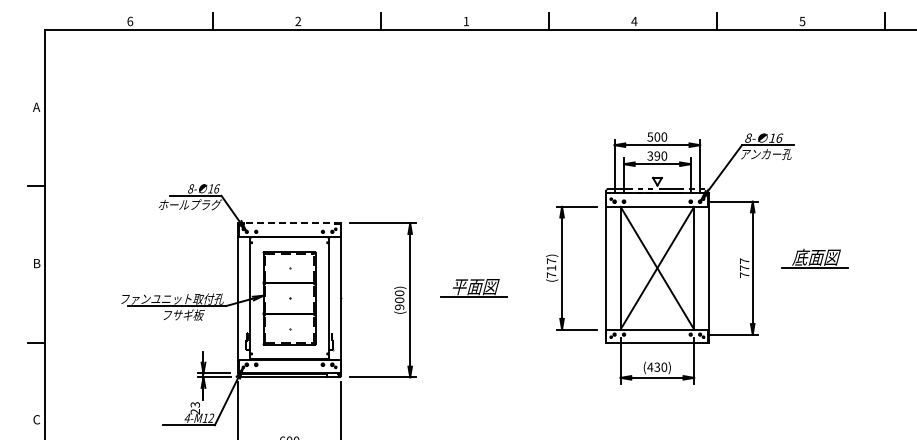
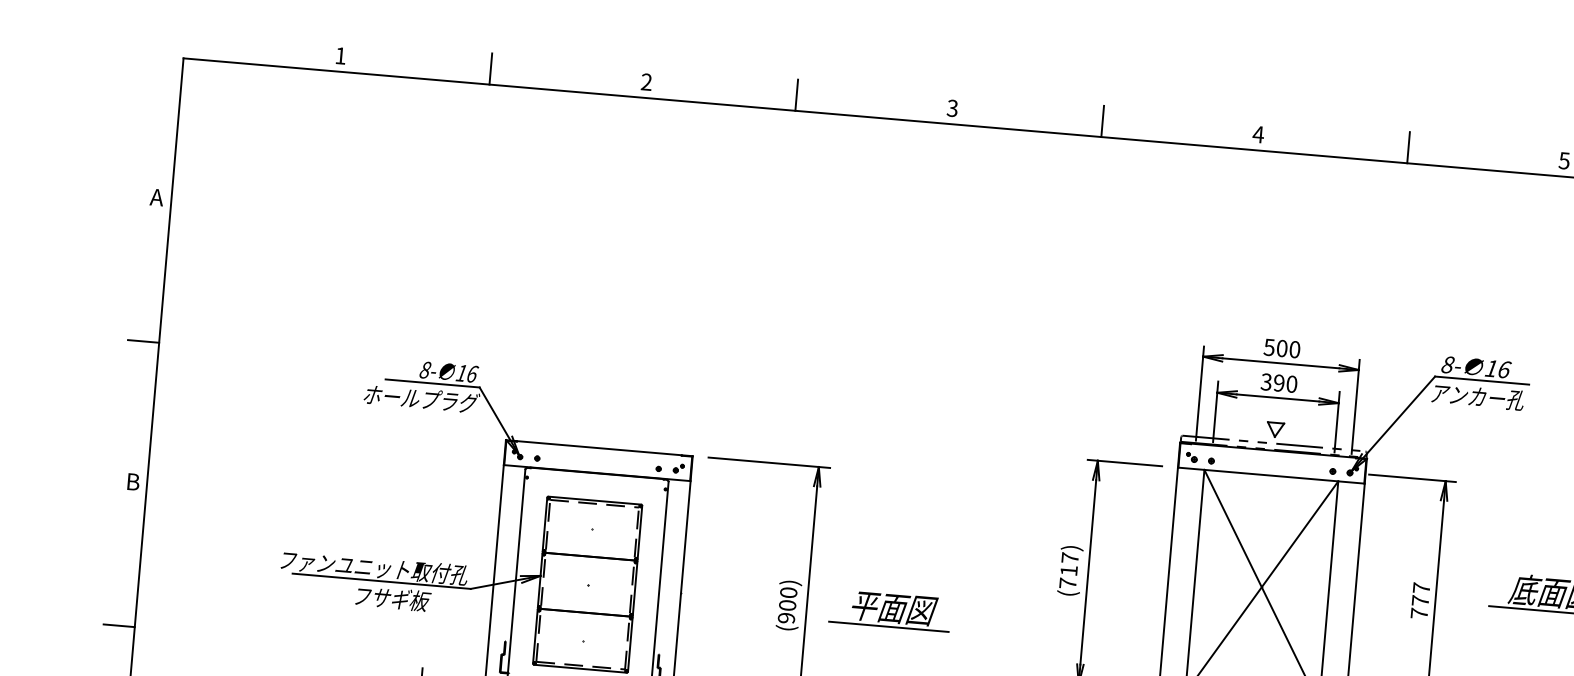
text: (130, 21) -> (341, 55), 6 -> 1
text: (466, 21) -> (952, 108), 1 -> 3
line: (289, 223) -> (599, 448), dashed -> solid
part: (473, 288) -> (889, 610), moved

